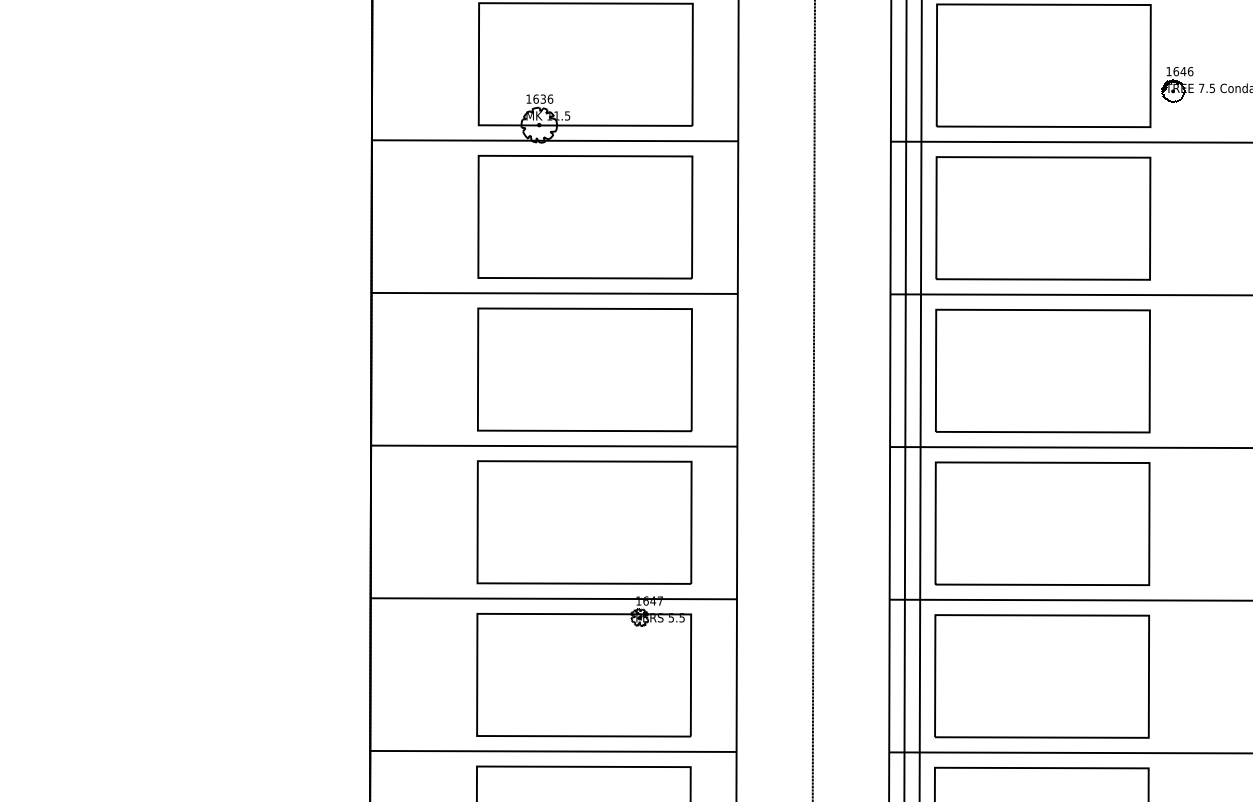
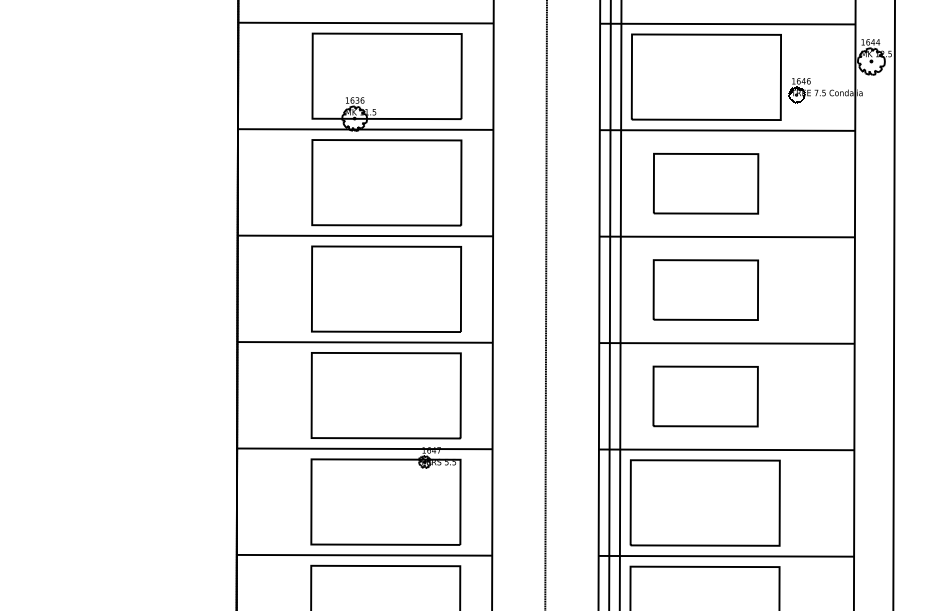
part: (1042, 218) -> (705, 183), size x0.7
part: (1042, 370) -> (705, 289), size x0.7
part: (1042, 523) -> (705, 396), size x0.7

